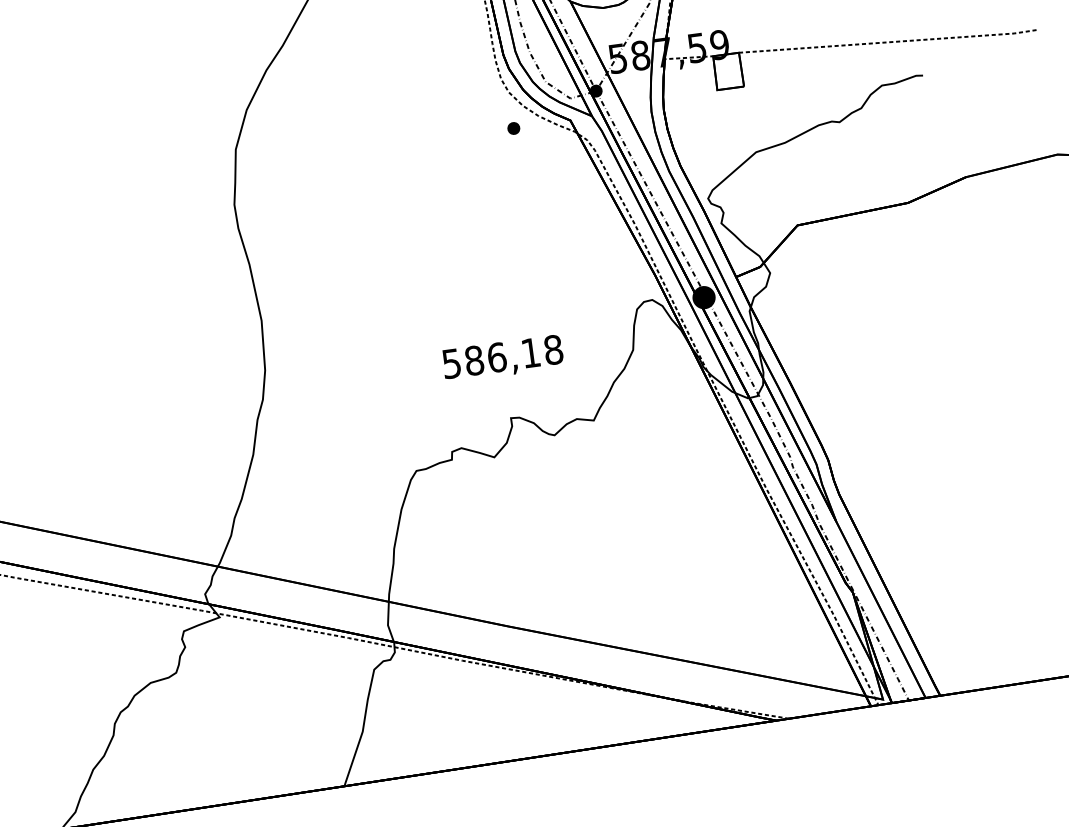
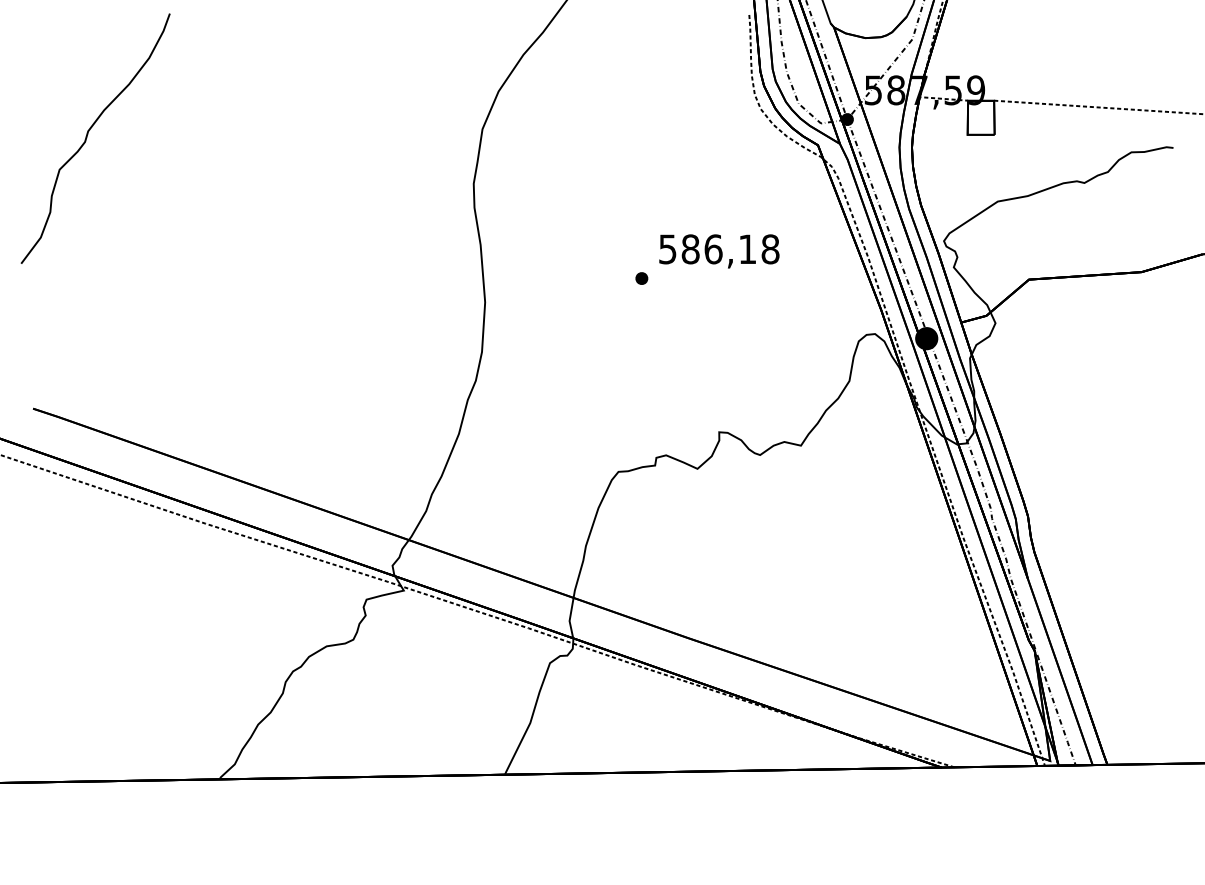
part: (513, 128) -> (641, 278), moved
text: (503, 358) -> (719, 251), moved

